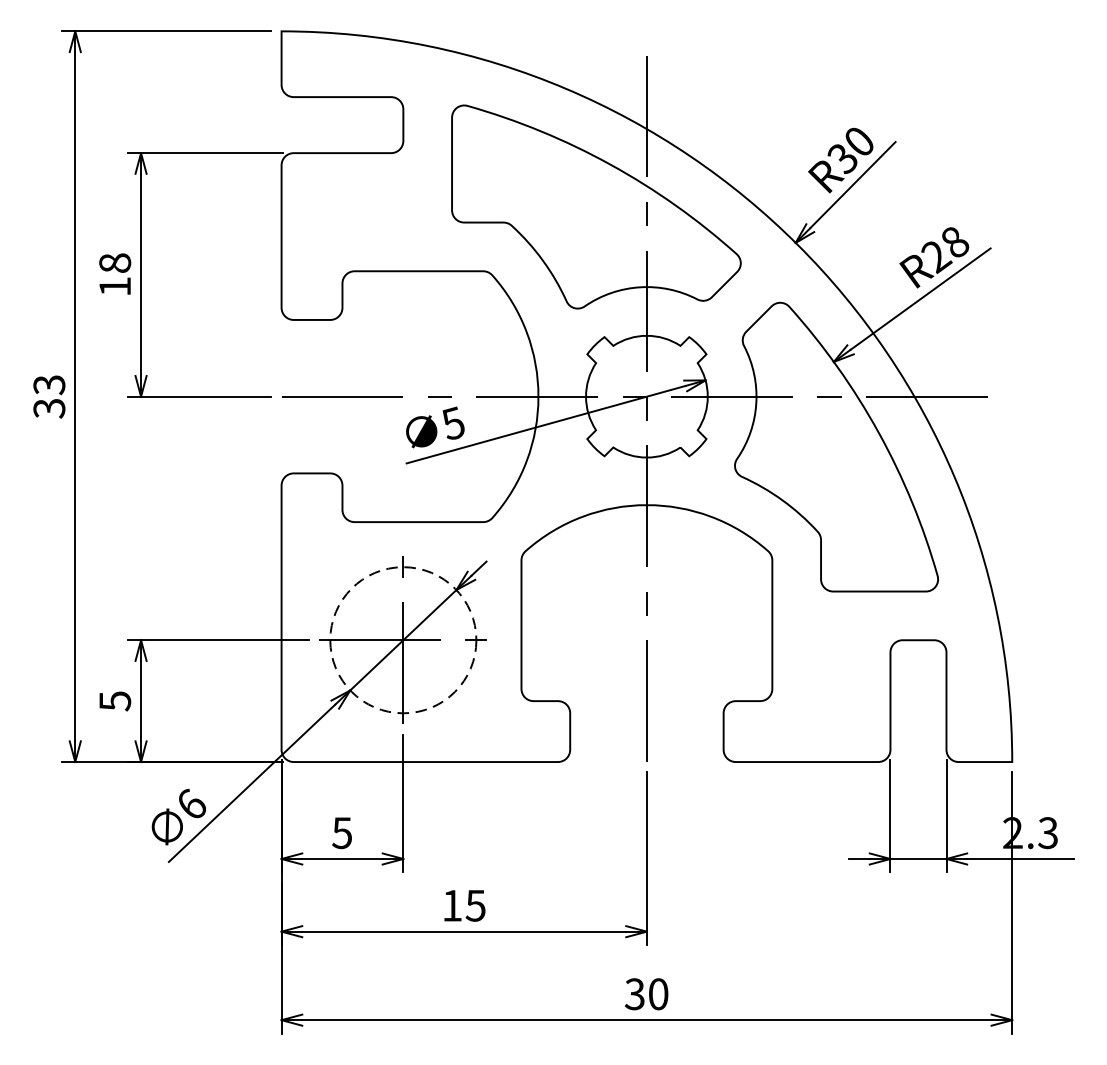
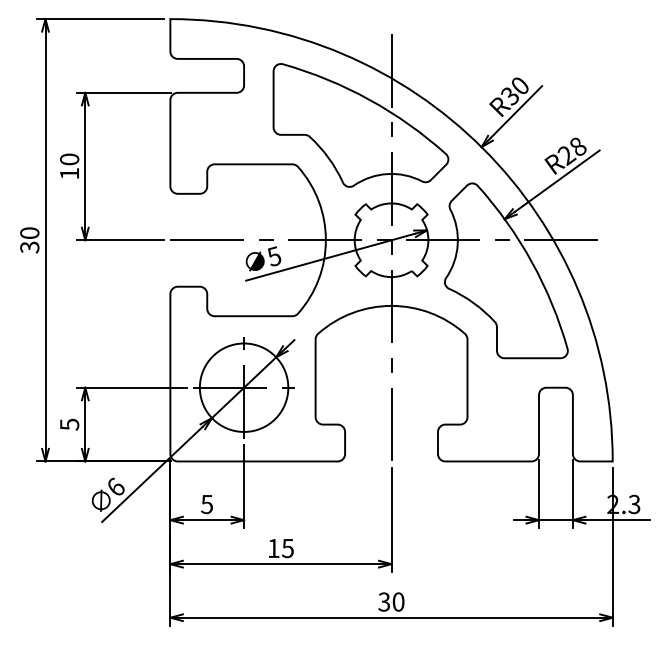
text: (114, 263) -> (69, 159), 18 -> 10
text: (48, 385) -> (29, 233), 33 -> 30
circle: (402, 639) -> (243, 387), dashed -> solid

